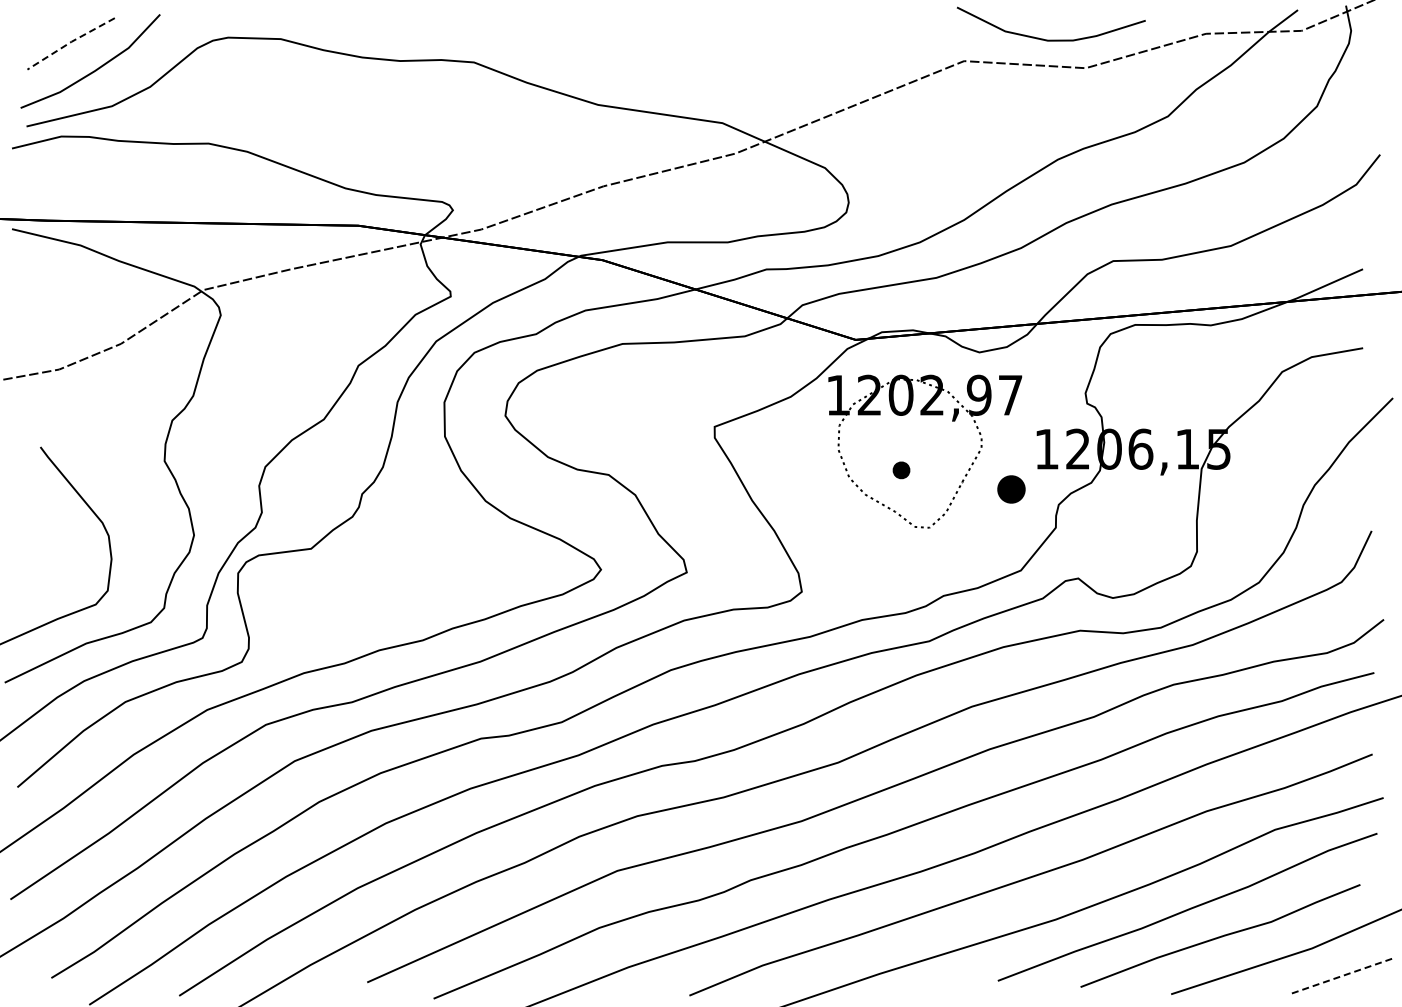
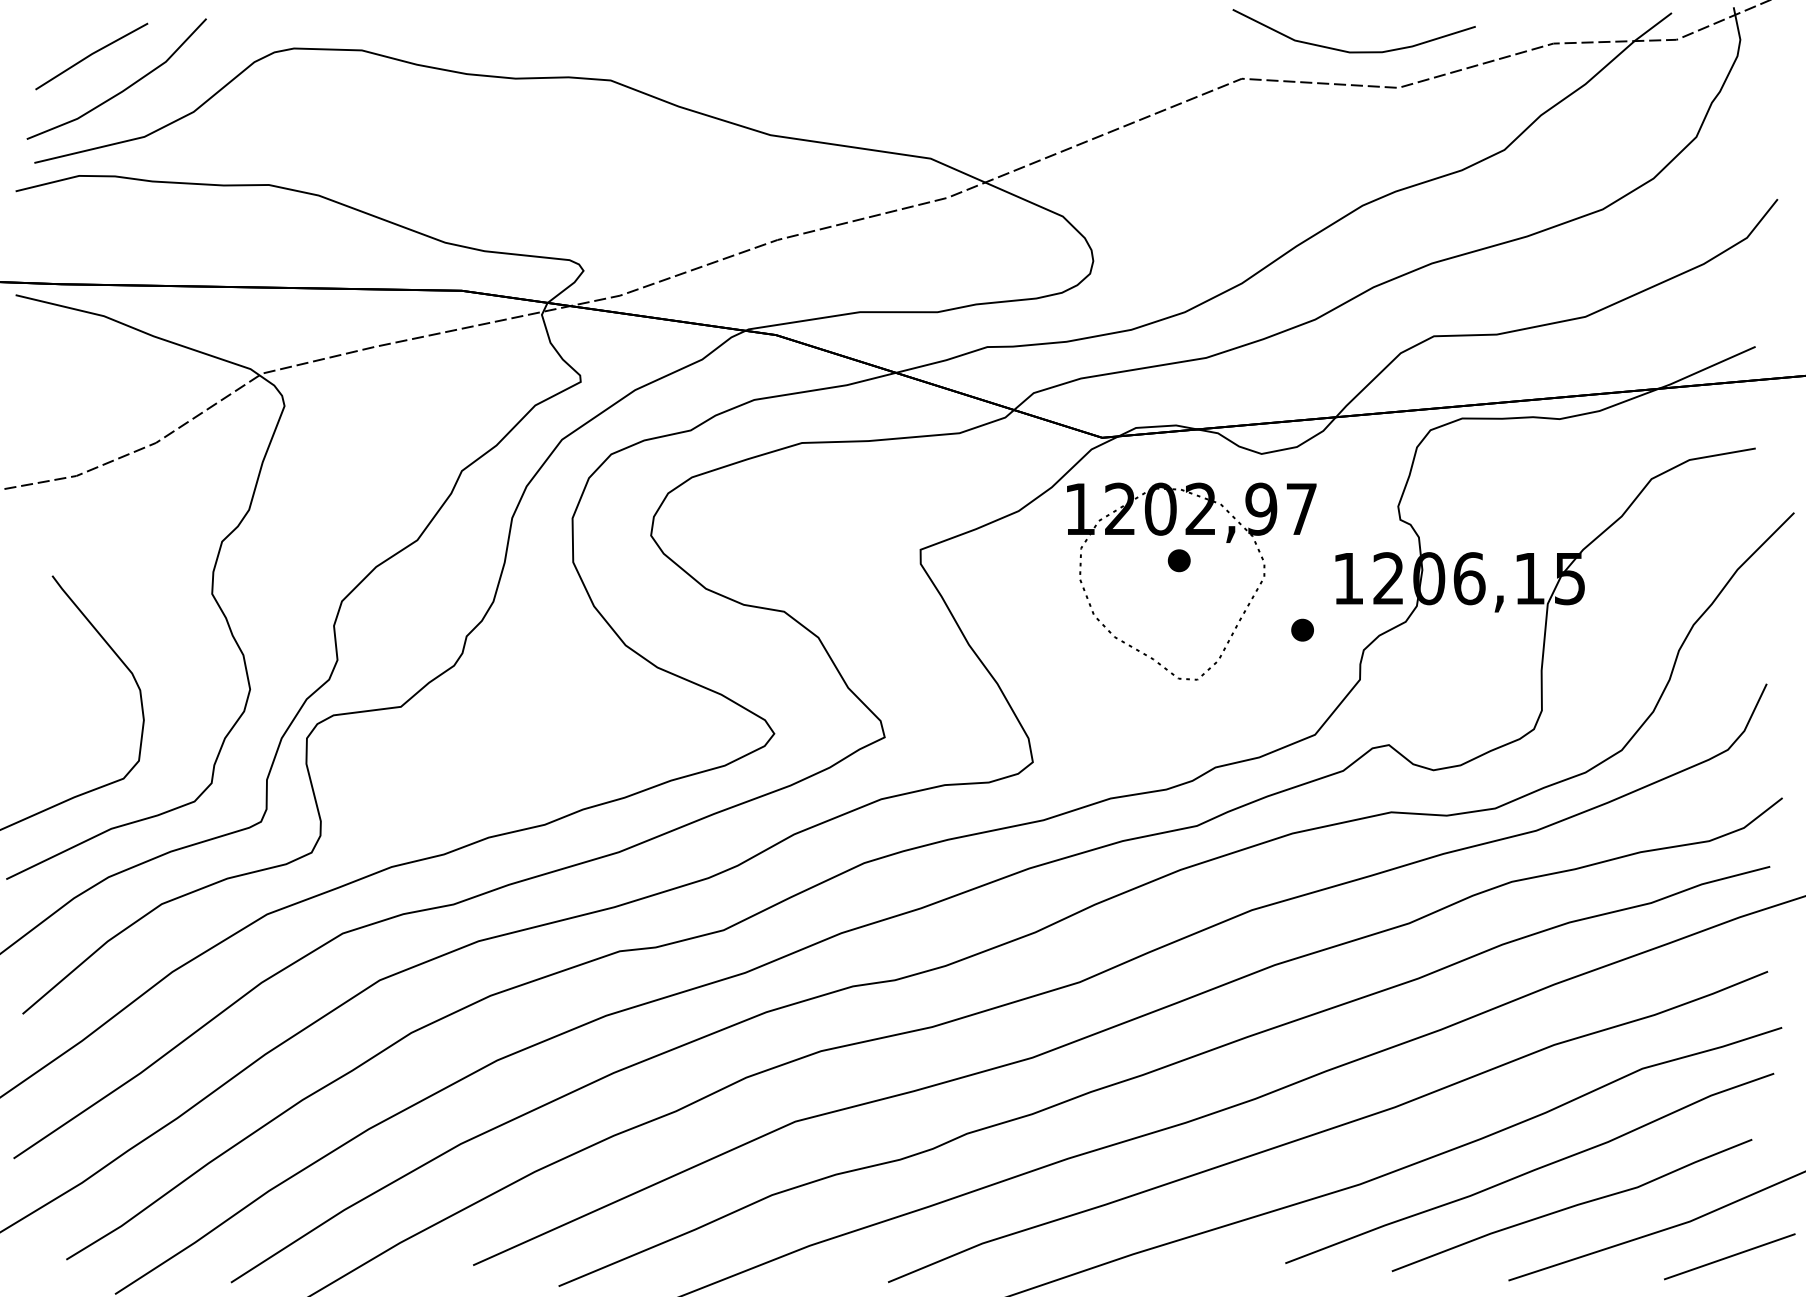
line: (70, 42) -> (90, 54), dashed -> solid
part: (901, 470) -> (1179, 560), moved
part: (1010, 488) -> (1301, 629), size x0.62
line: (1343, 975) -> (1730, 1256), dashed -> solid

